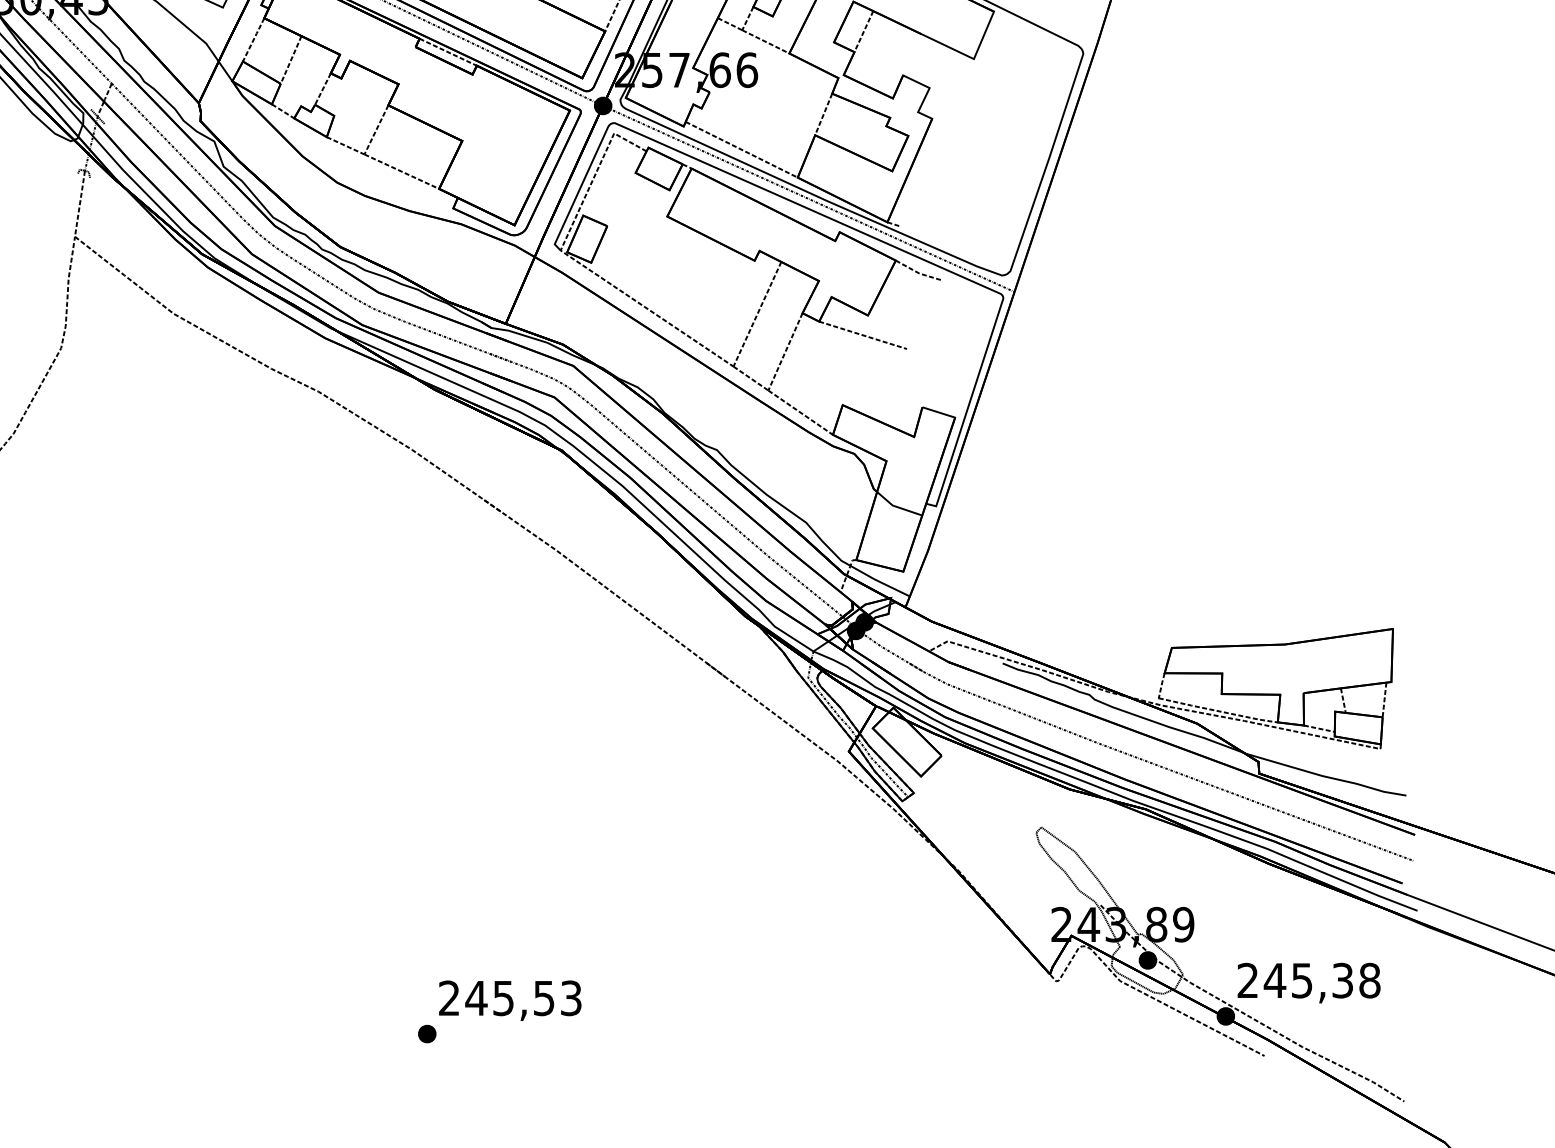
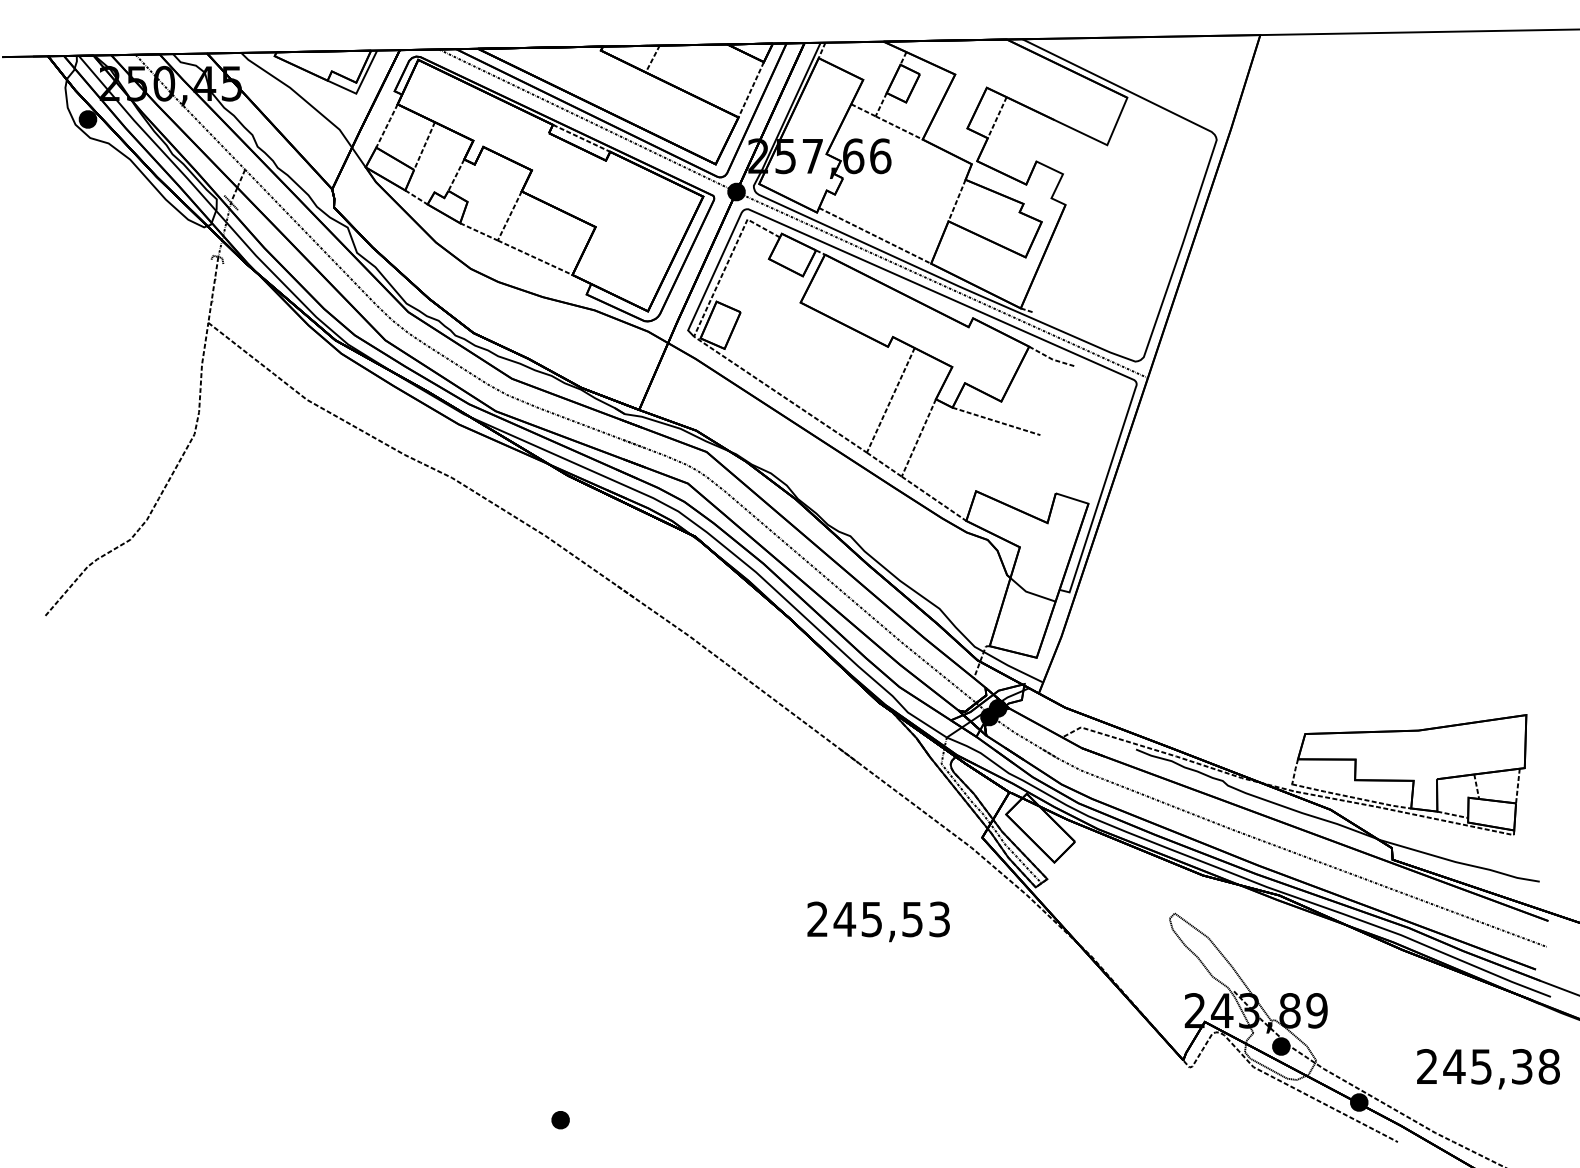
text: (1309, 983) -> (1488, 1069), moved
text: (510, 1000) -> (878, 921), moved

